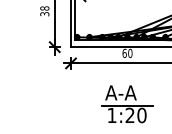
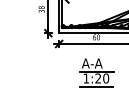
line: (127, 129) -> (96, 87), added

